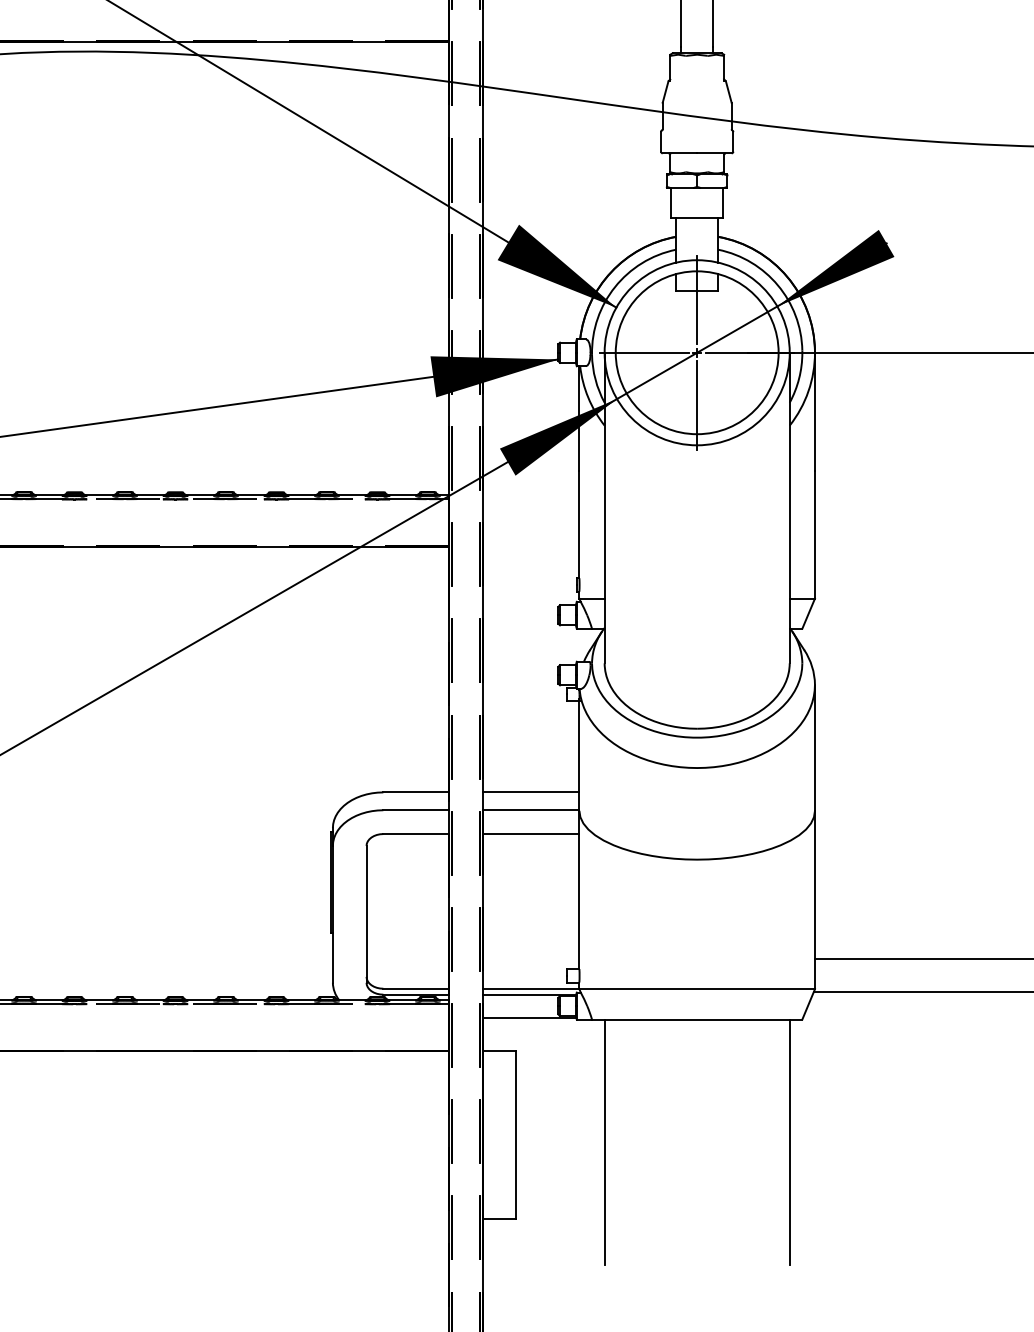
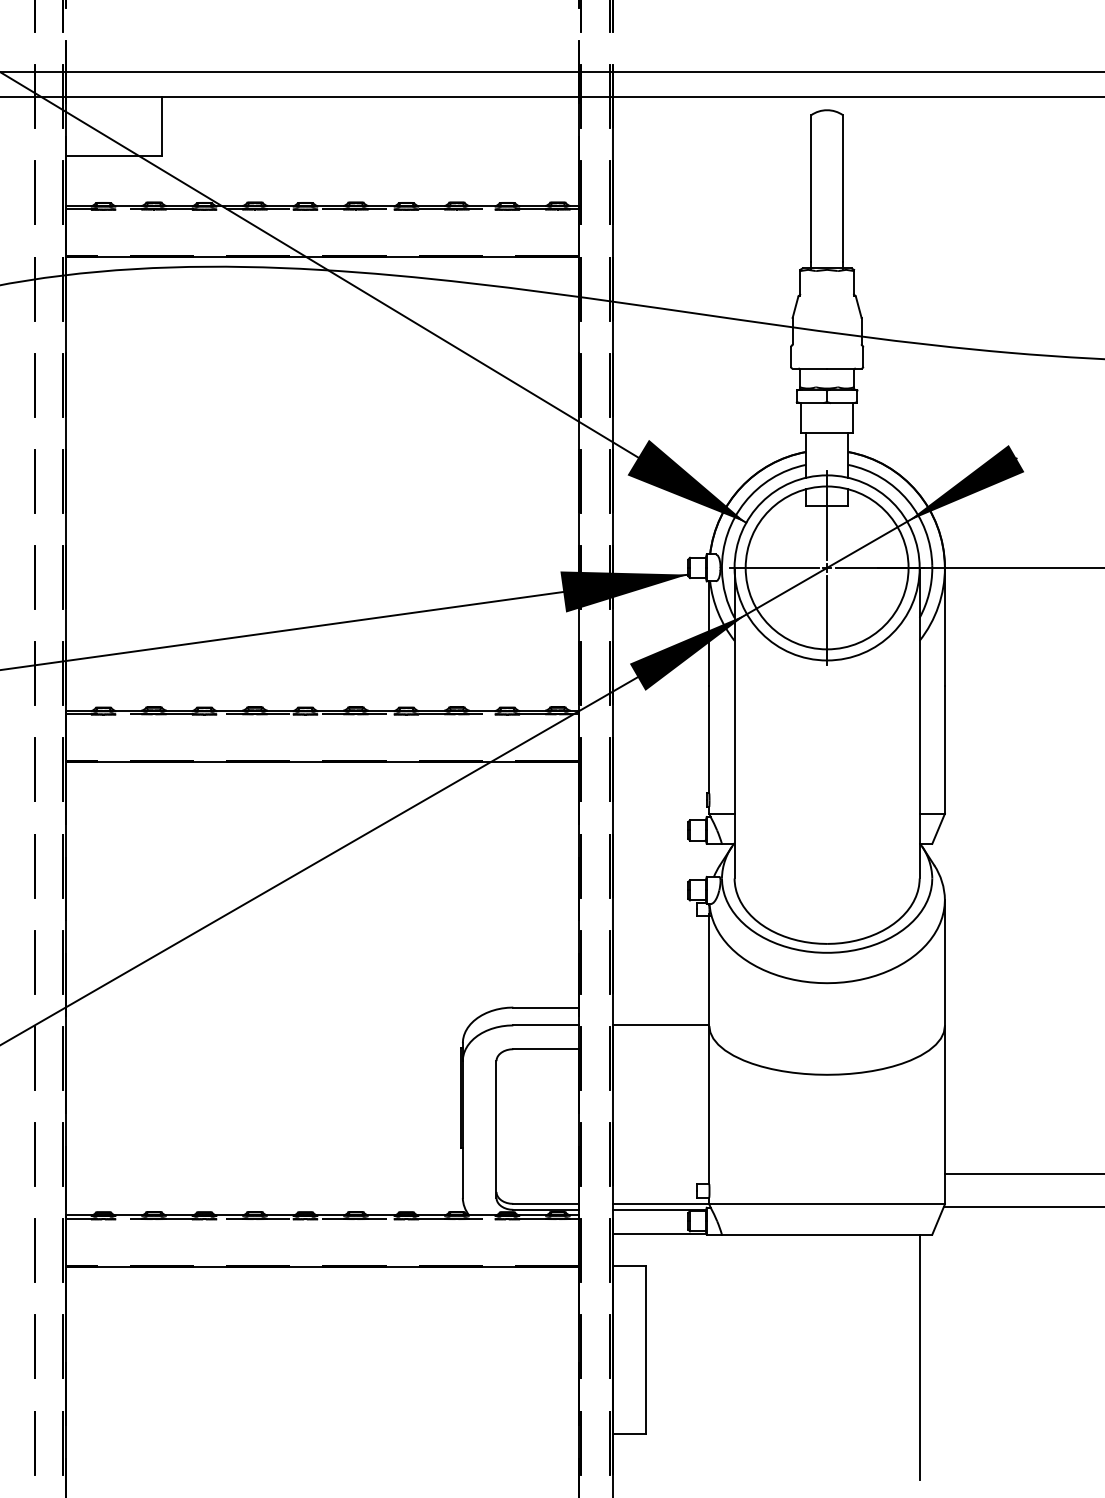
line: (530, 792) -> (660, 1007), removed
line: (530, 834) -> (660, 1049), removed
line: (604, 1141) -> (734, 1356), removed

